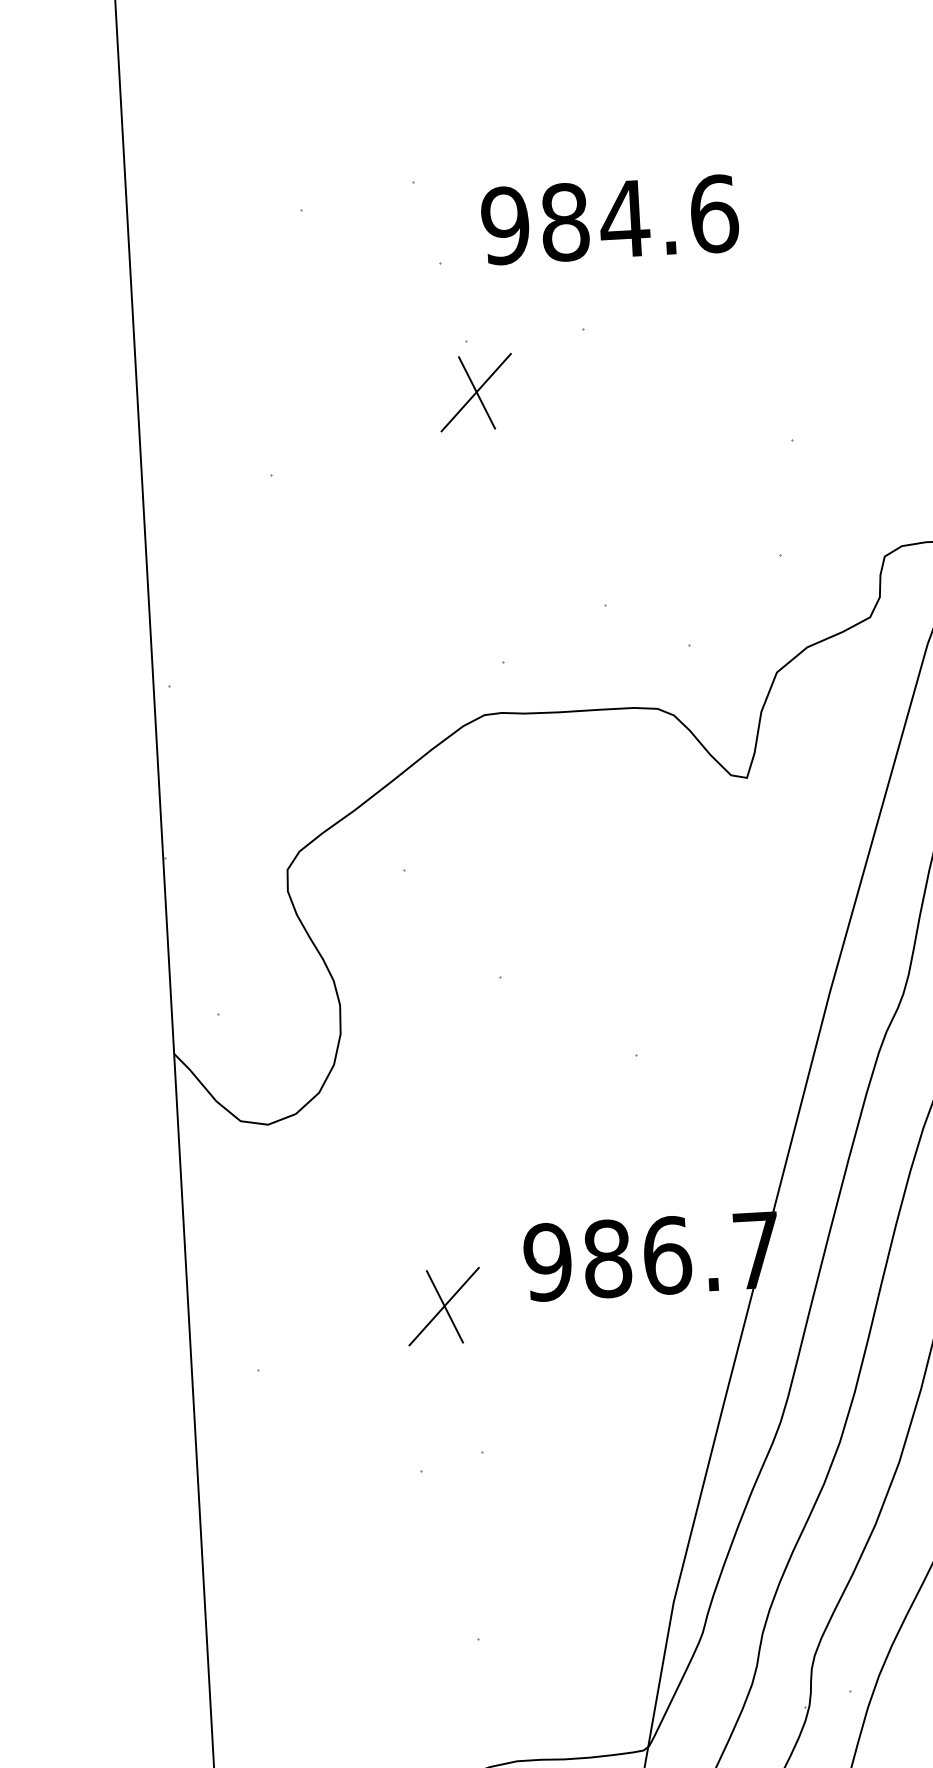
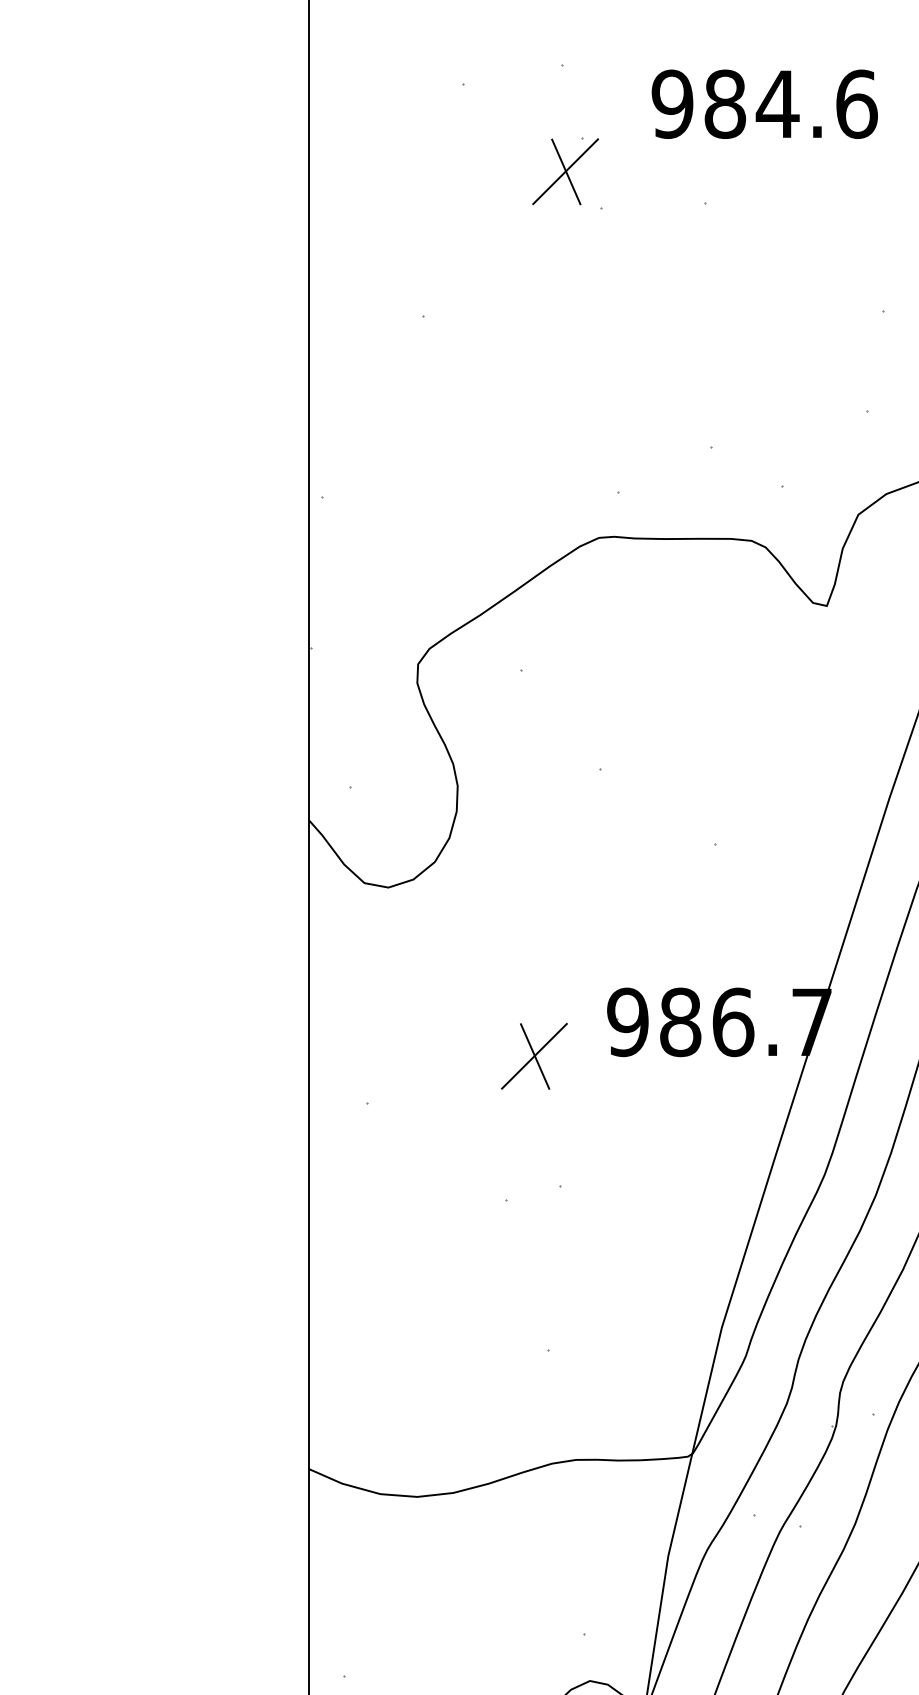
text: (609, 219) -> (764, 103), moved
part: (476, 392) -> (565, 171), moved

